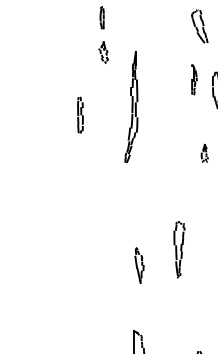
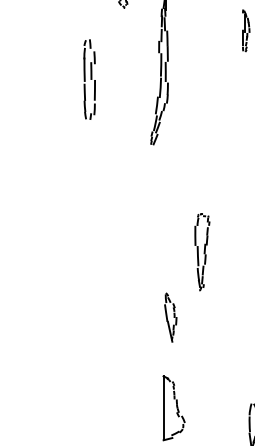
part: (80, 114) -> (89, 78), size x1.6
part: (179, 249) -> (202, 251), moved
part: (139, 265) -> (170, 317), moved

